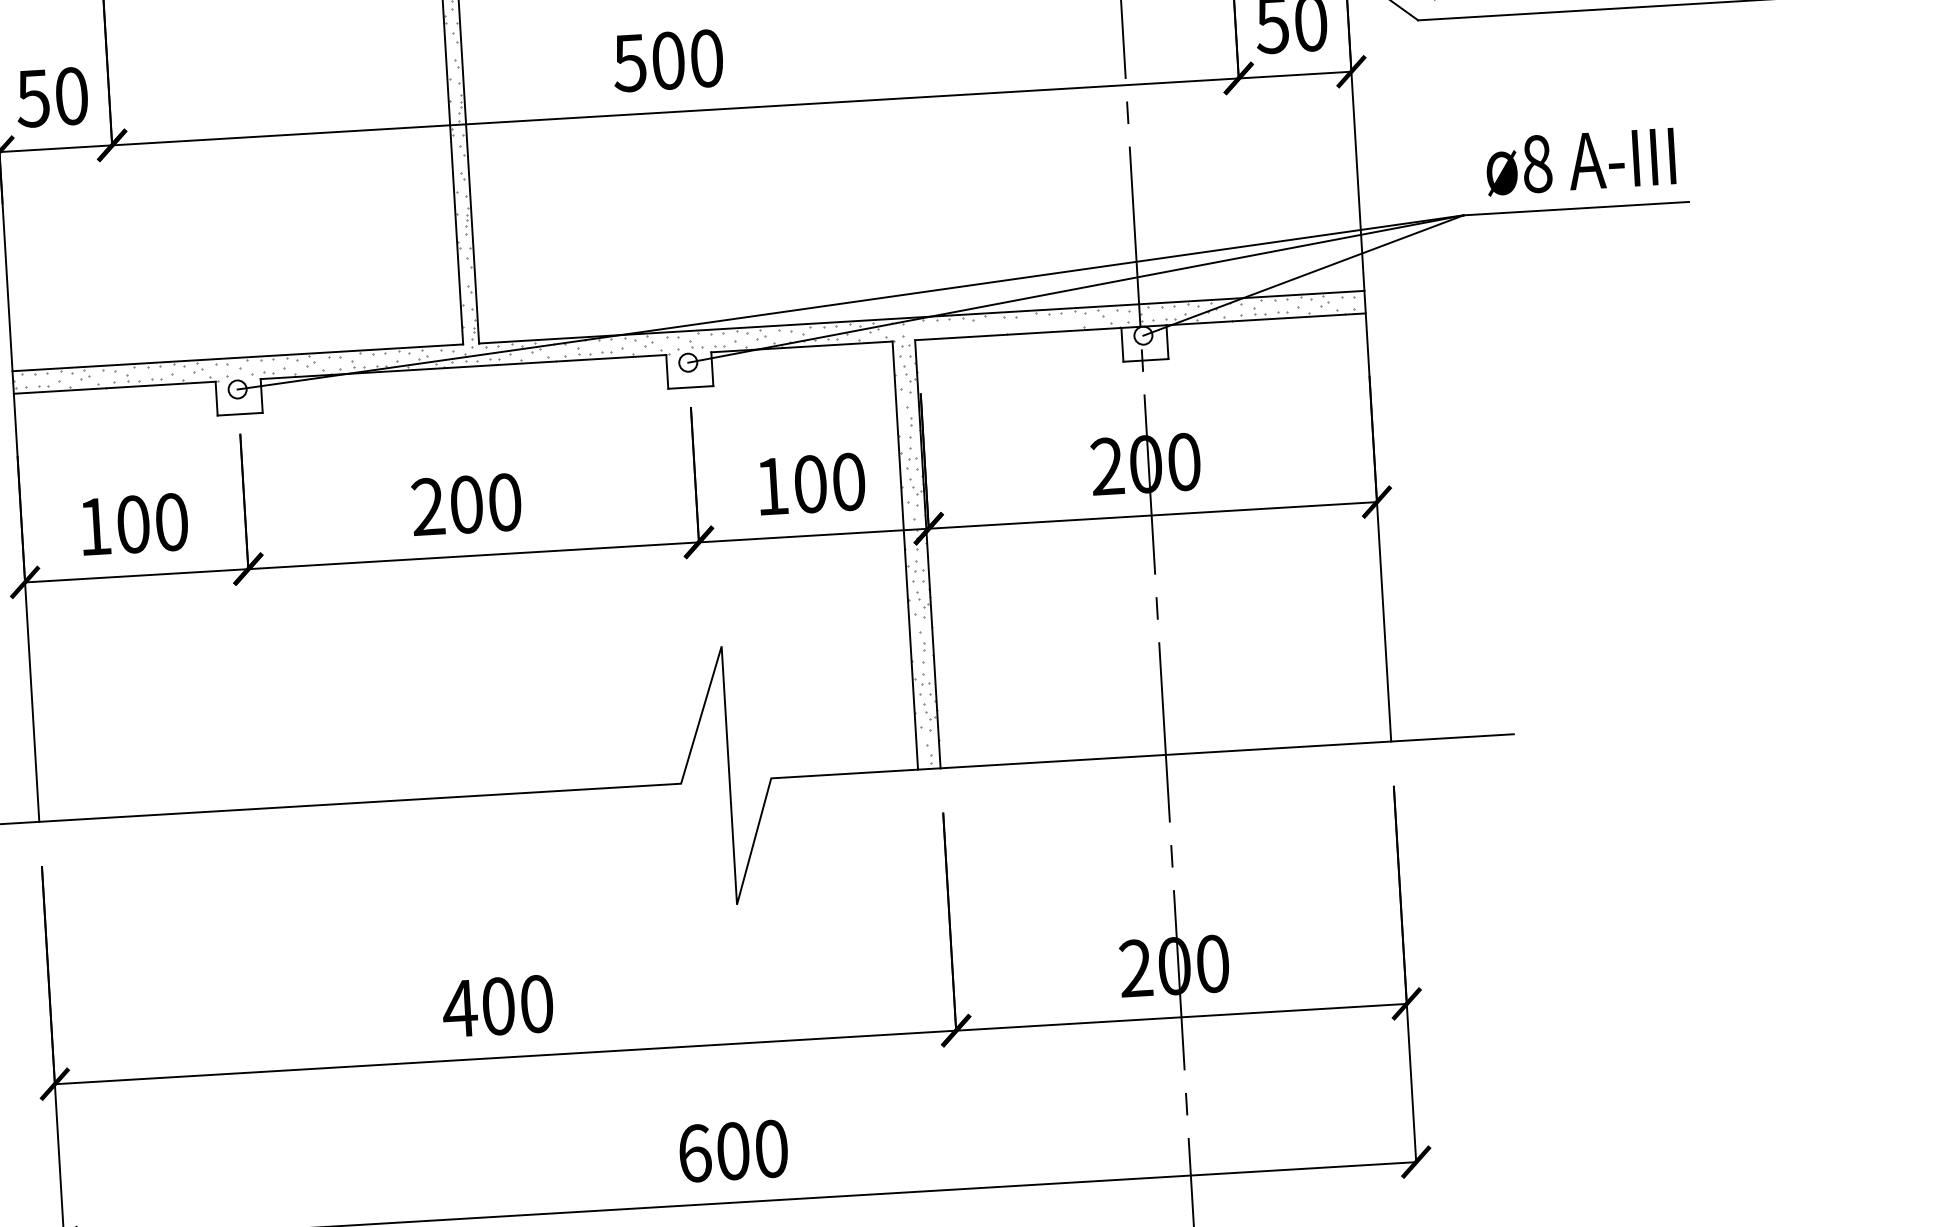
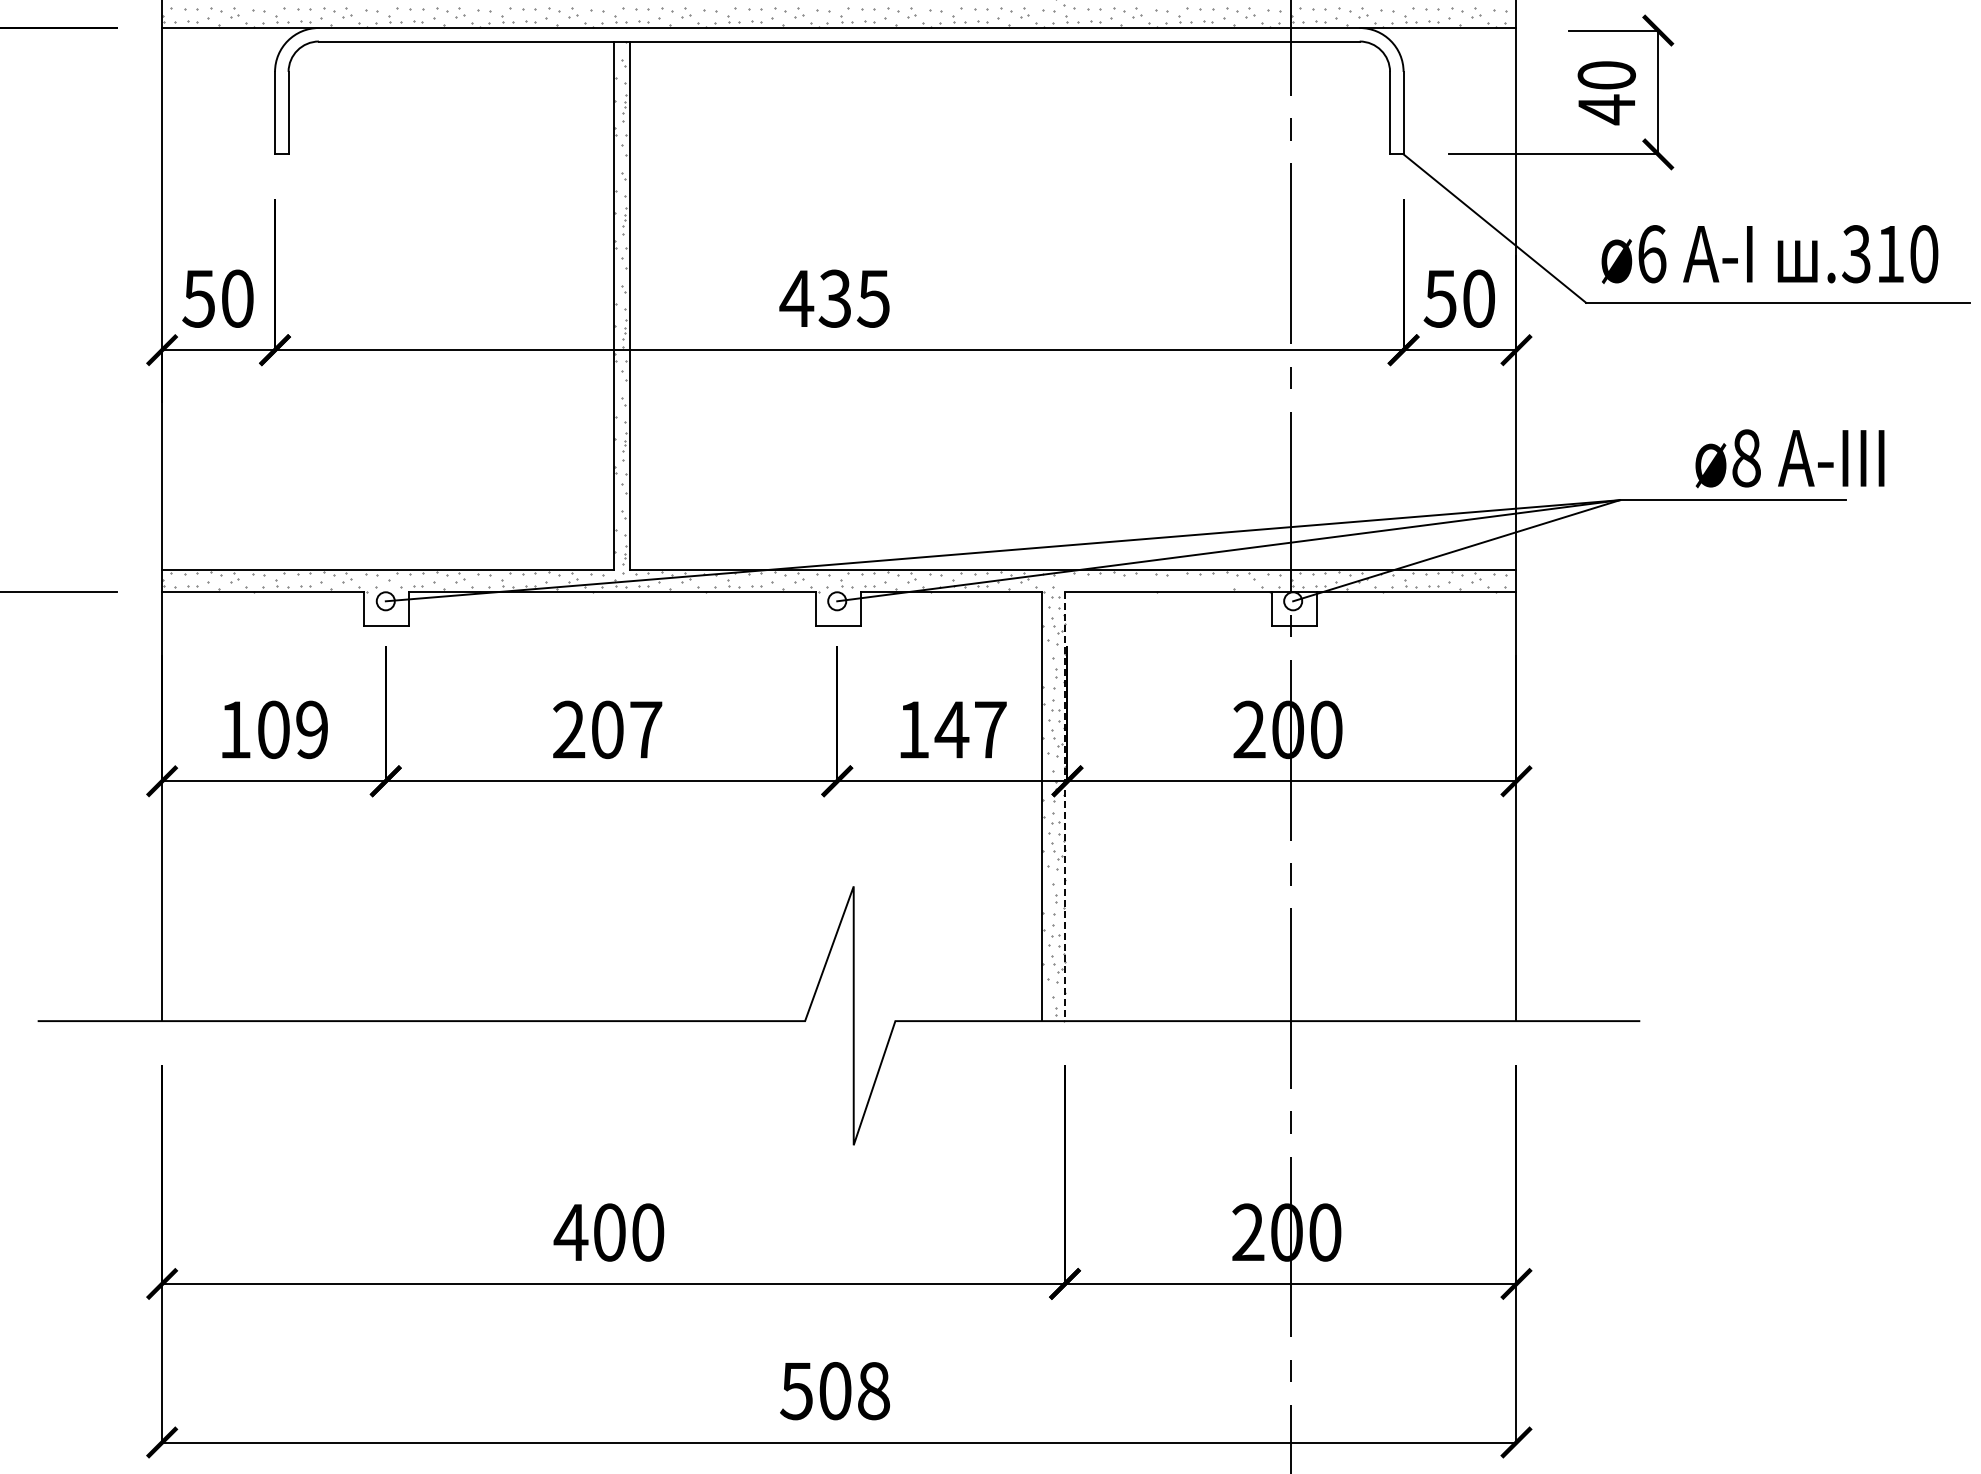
text: (667, 60) -> (834, 298), 500 -> 435
text: (1580, 161) -> (1789, 458), moved
text: (828, 482) -> (970, 729), 100 -> 147
text: (505, 502) -> (646, 729), 200 -> 207
text: (172, 521) -> (312, 729), 100 -> 109
line: (928, 555) -> (1065, 807), solid -> dashed
text: (733, 1151) -> (835, 1391), 600 -> 508

